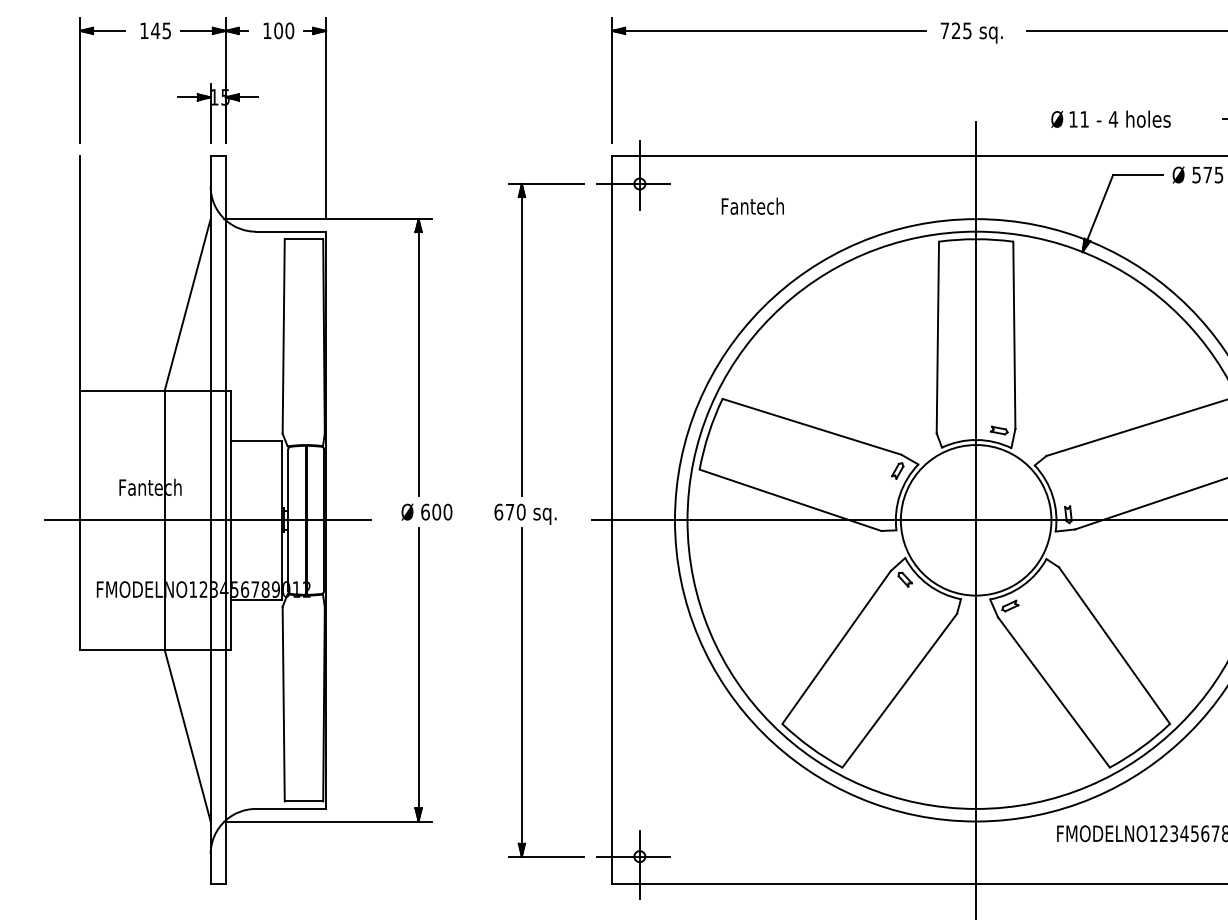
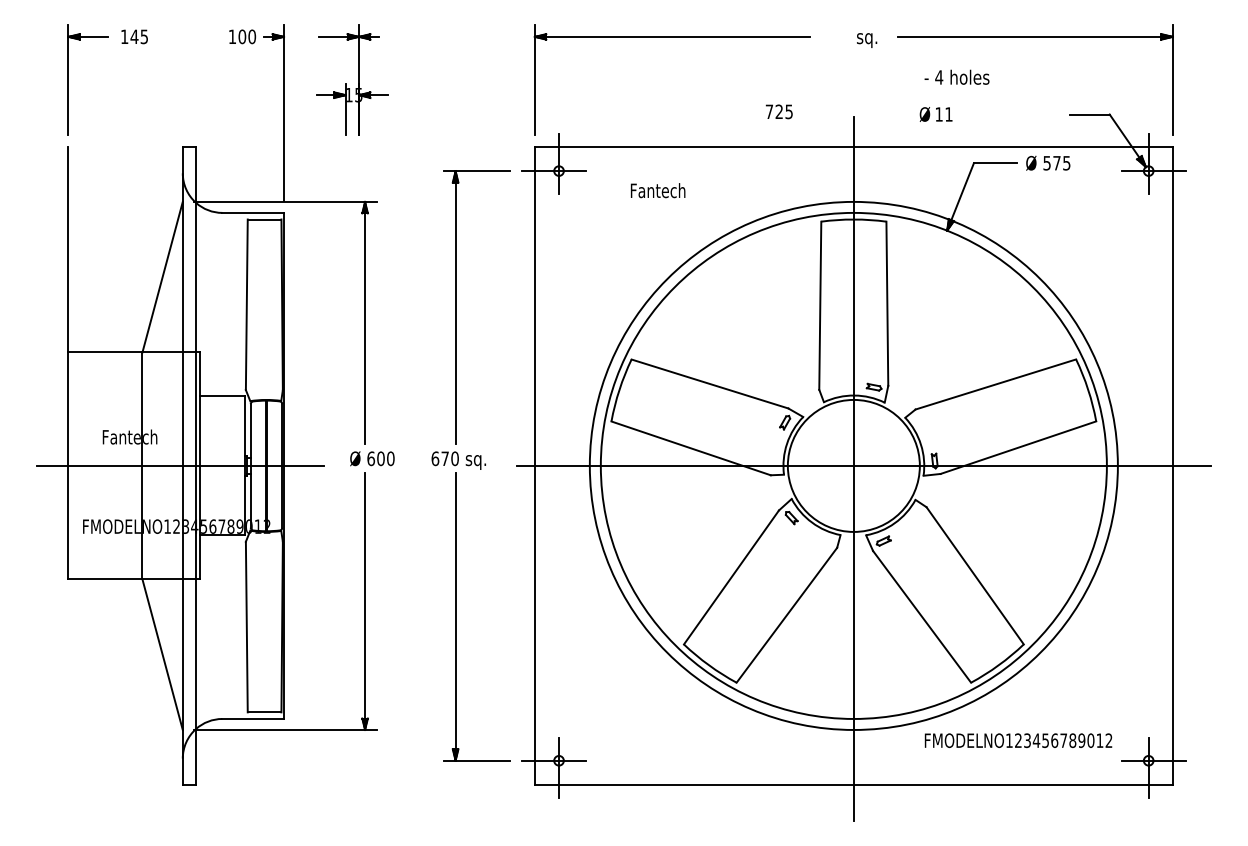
text: (955, 30) -> (778, 111), moved
part: (218, 79) -> (352, 79), moved
text: (1133, 118) -> (956, 76), moved

